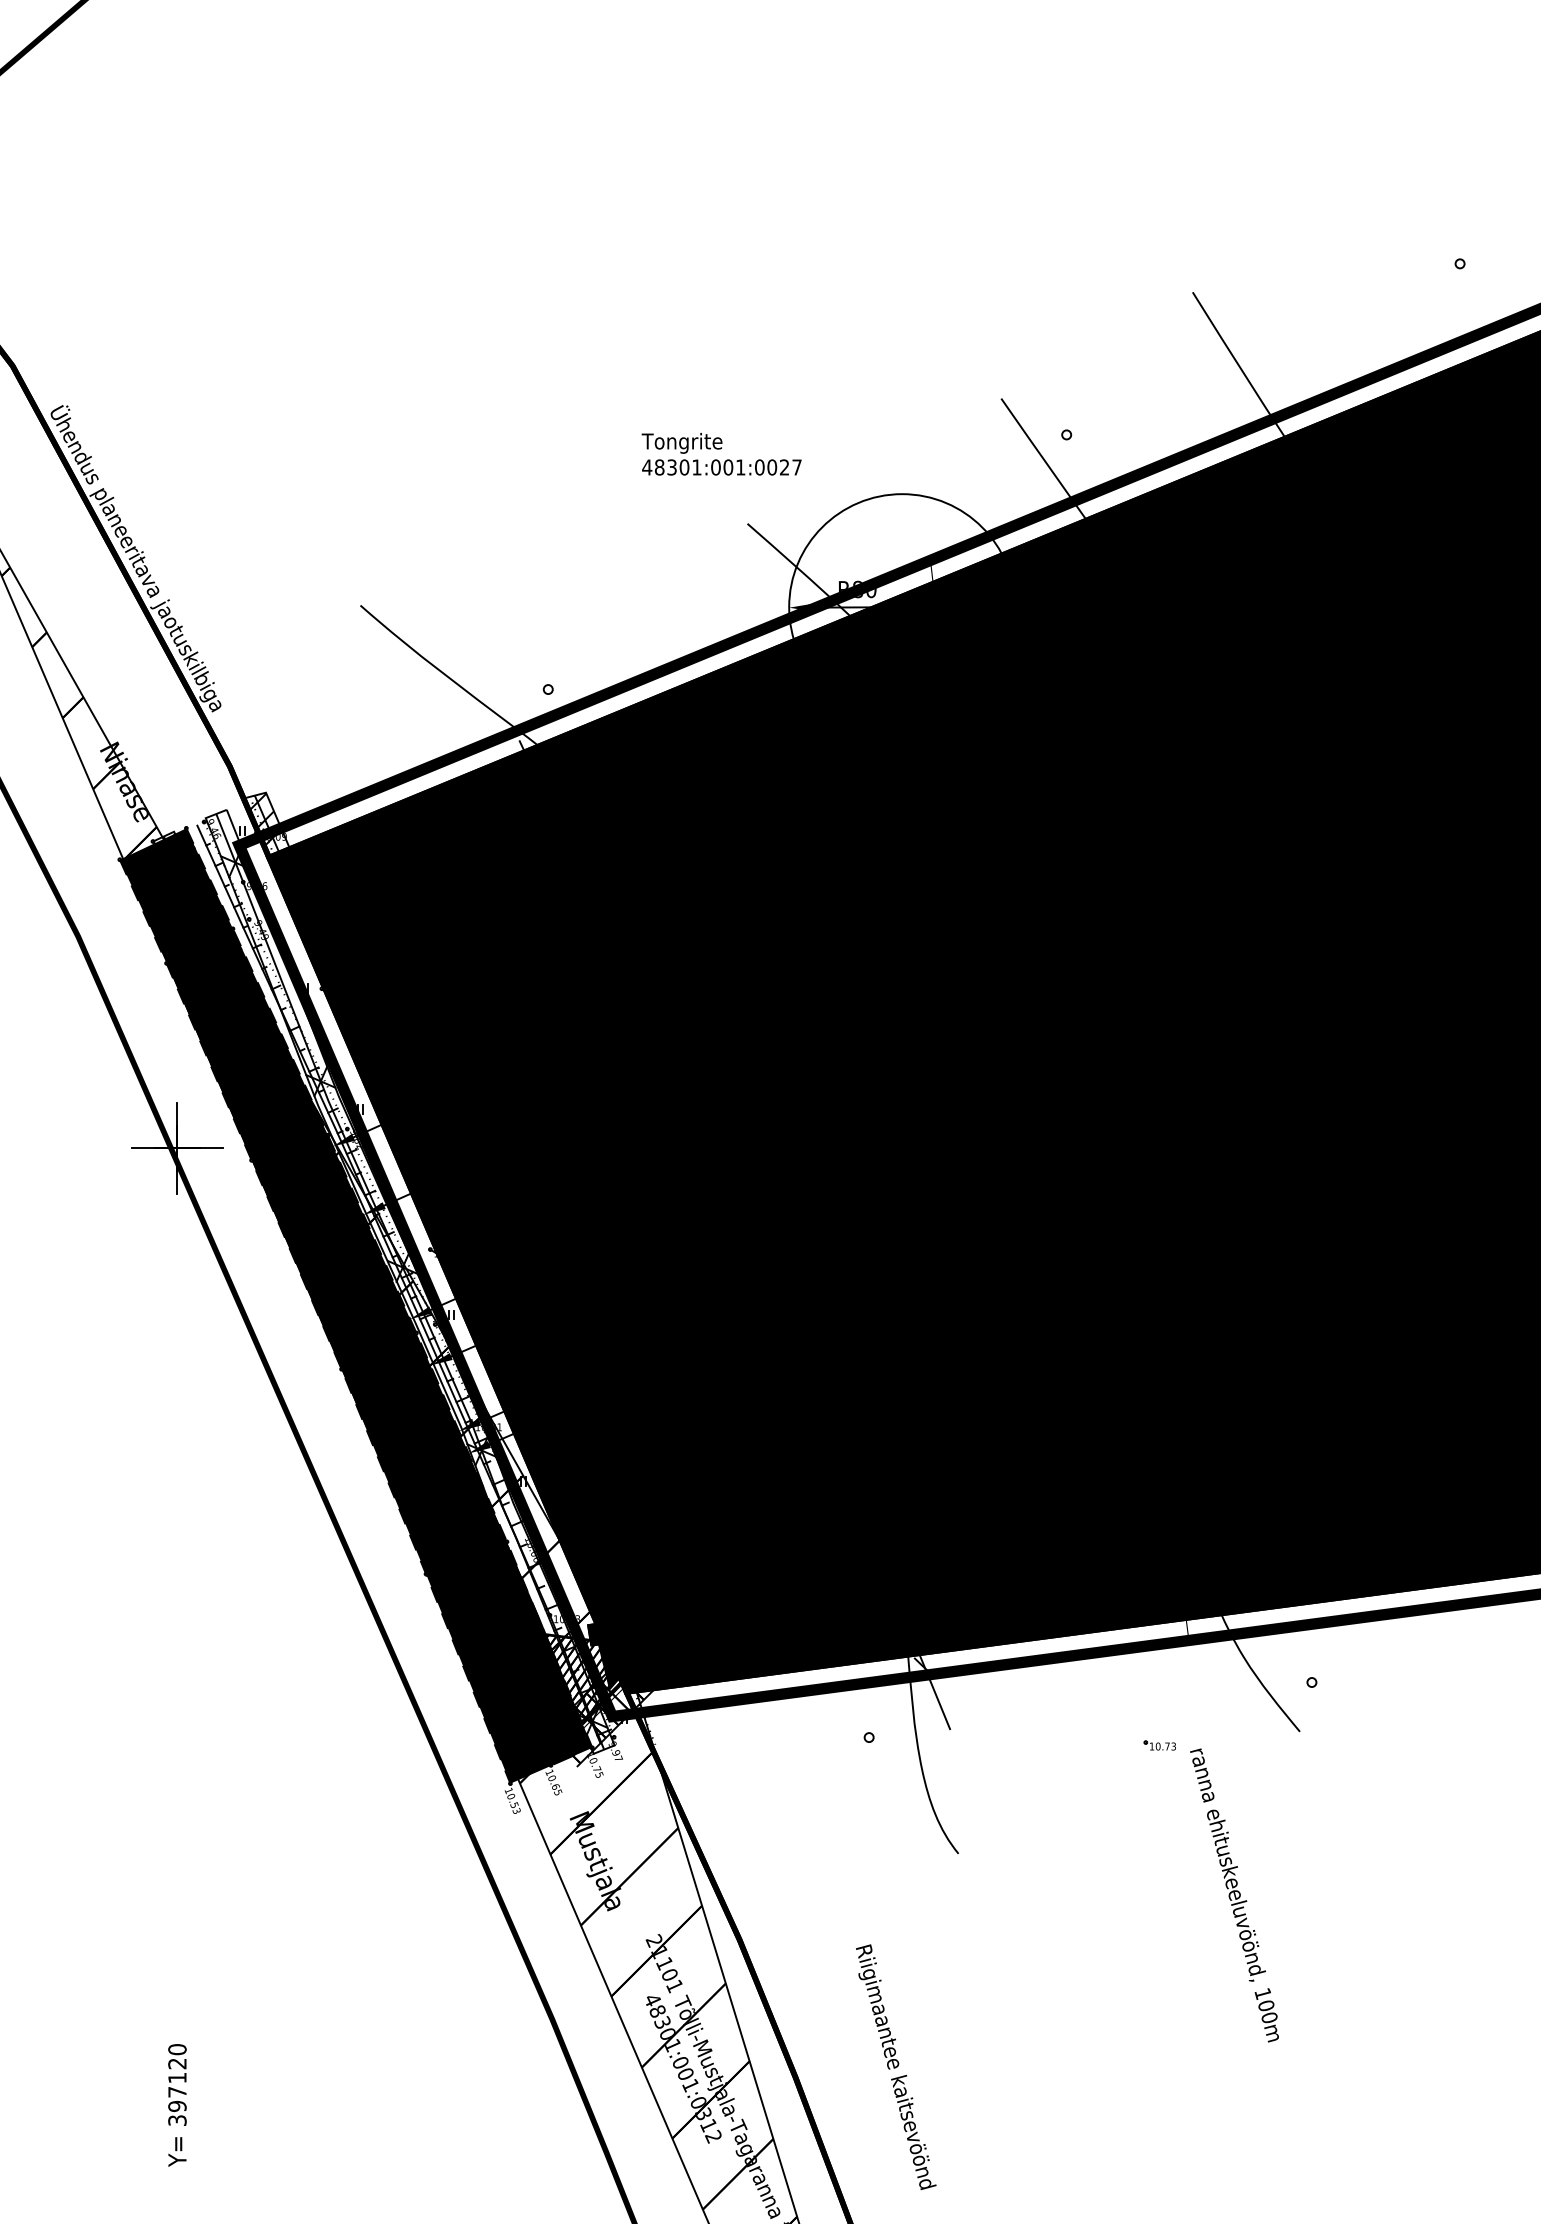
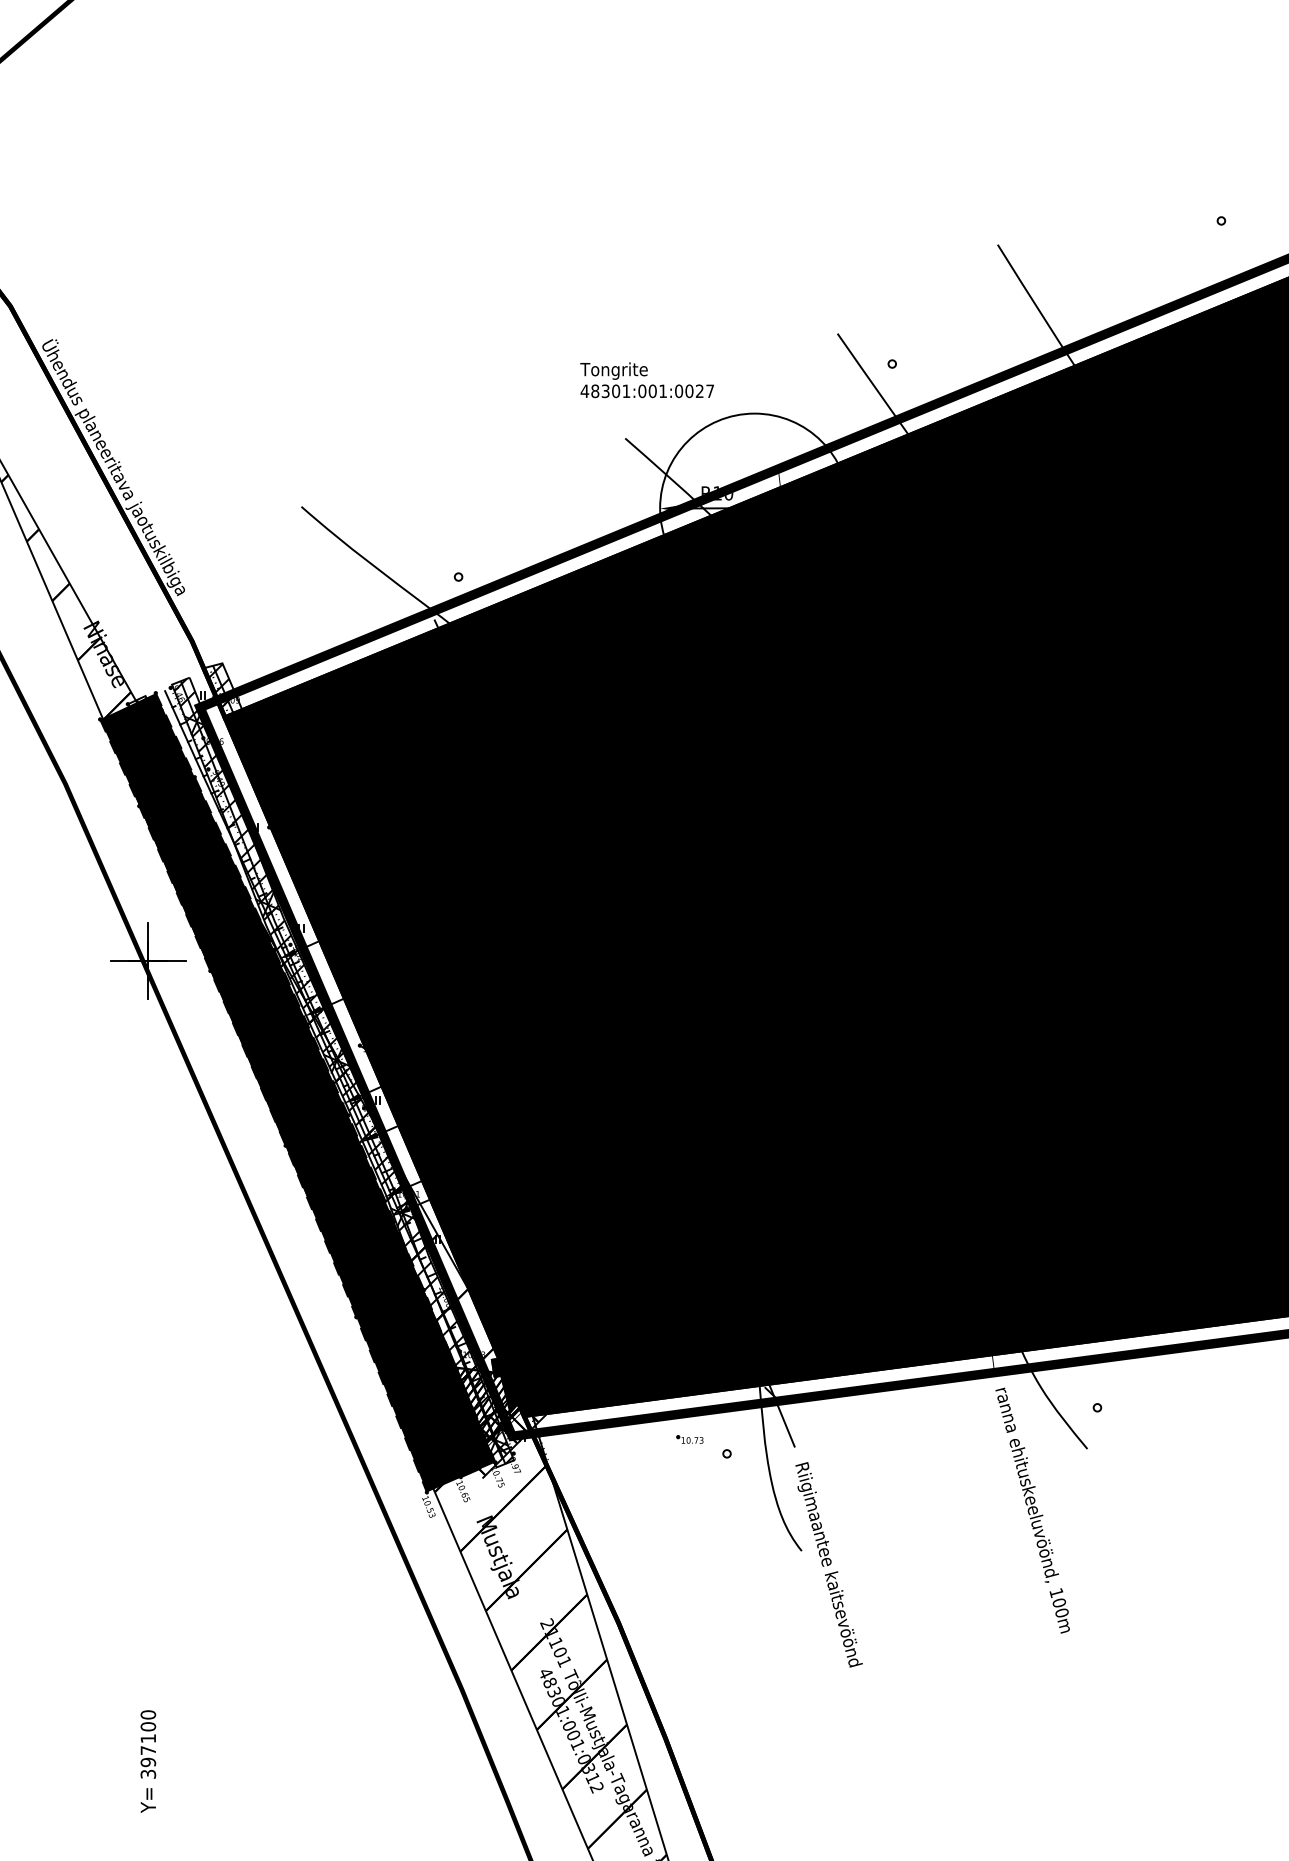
text: (721, 454) -> (647, 380), moved
text: (858, 589) -> (718, 493), R80 -> R10
hatch: (410, 1280) -> (343, 1071), added
part: (1159, 1745) -> (689, 1439), moved
text: (1234, 1895) -> (1032, 1510), moved
text: (177, 2063) -> (148, 1726), 397120 -> 397100
text: (896, 2066) -> (829, 1564), moved

